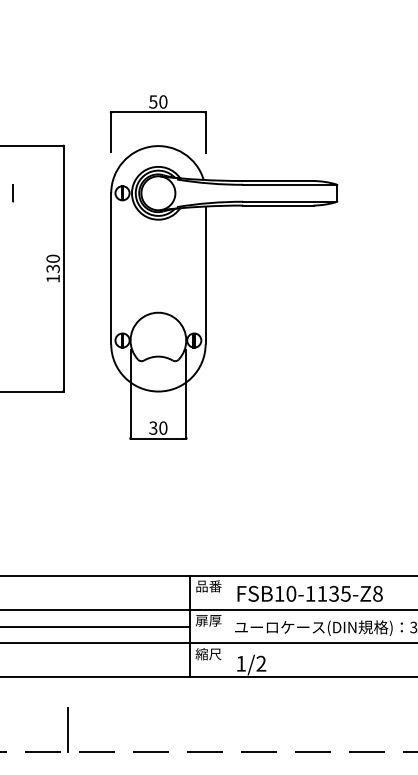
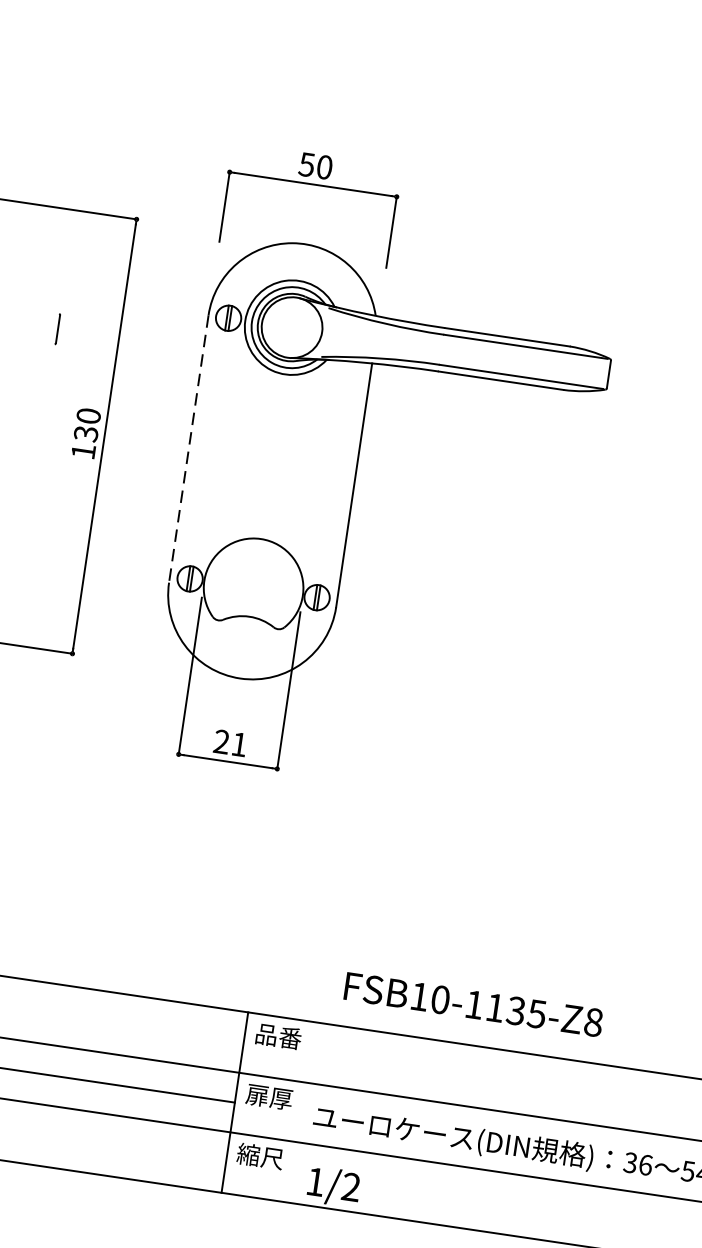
line: (12, 193) -> (56, 329), moved
line: (111, 268) -> (189, 448), solid -> dashed
text: (158, 427) -> (231, 742), 30 -> 21
text: (309, 593) -> (472, 1003), moved

